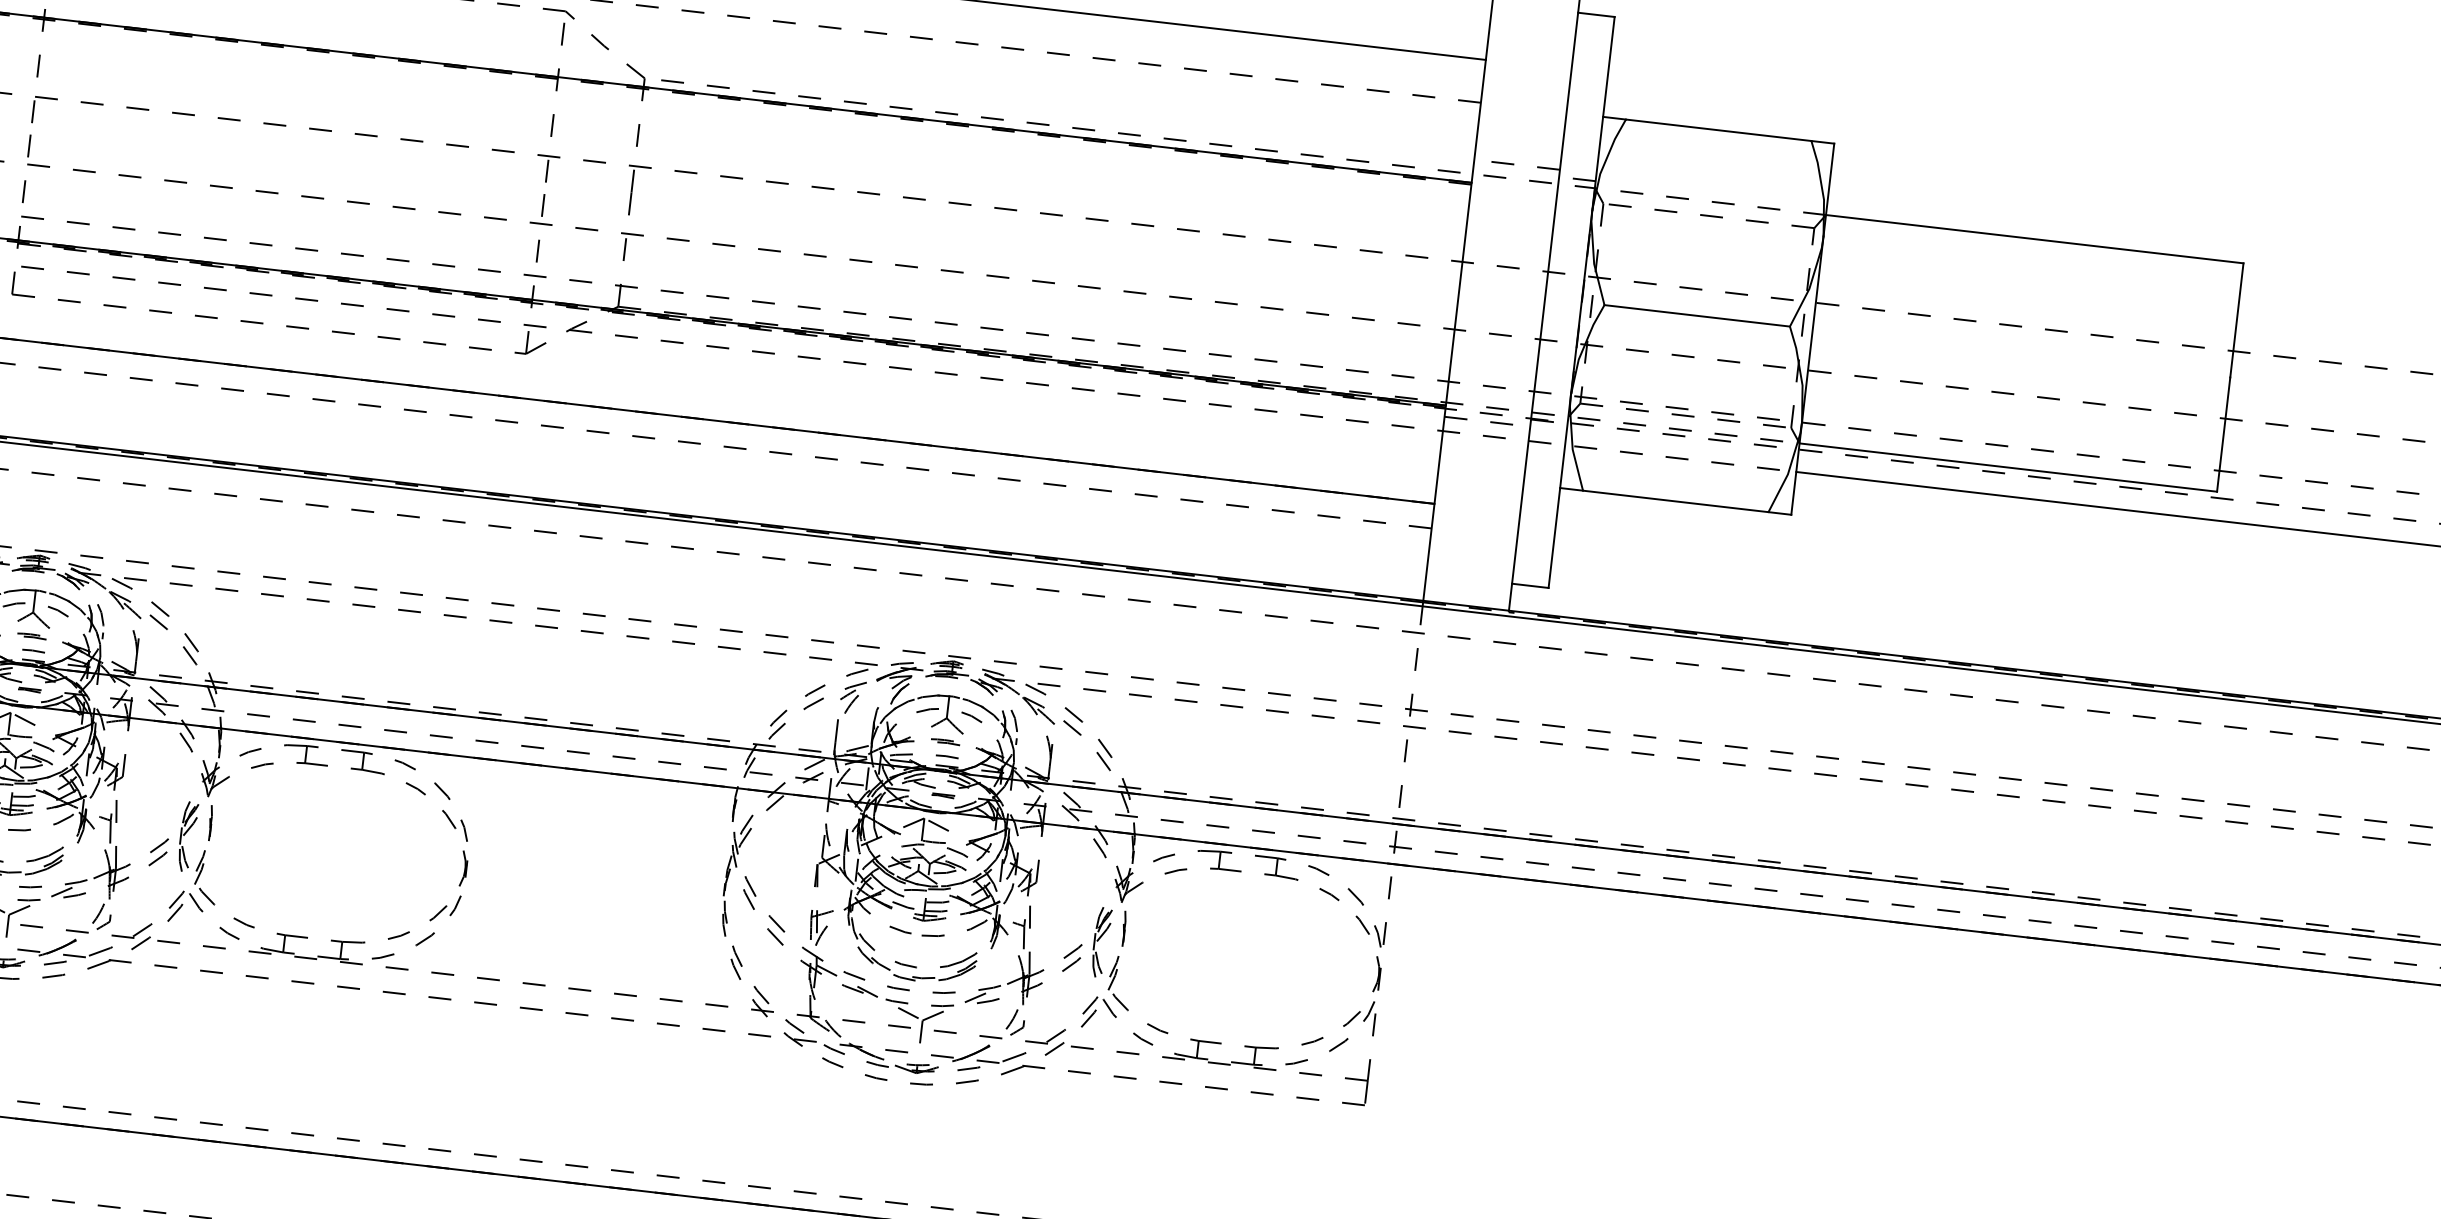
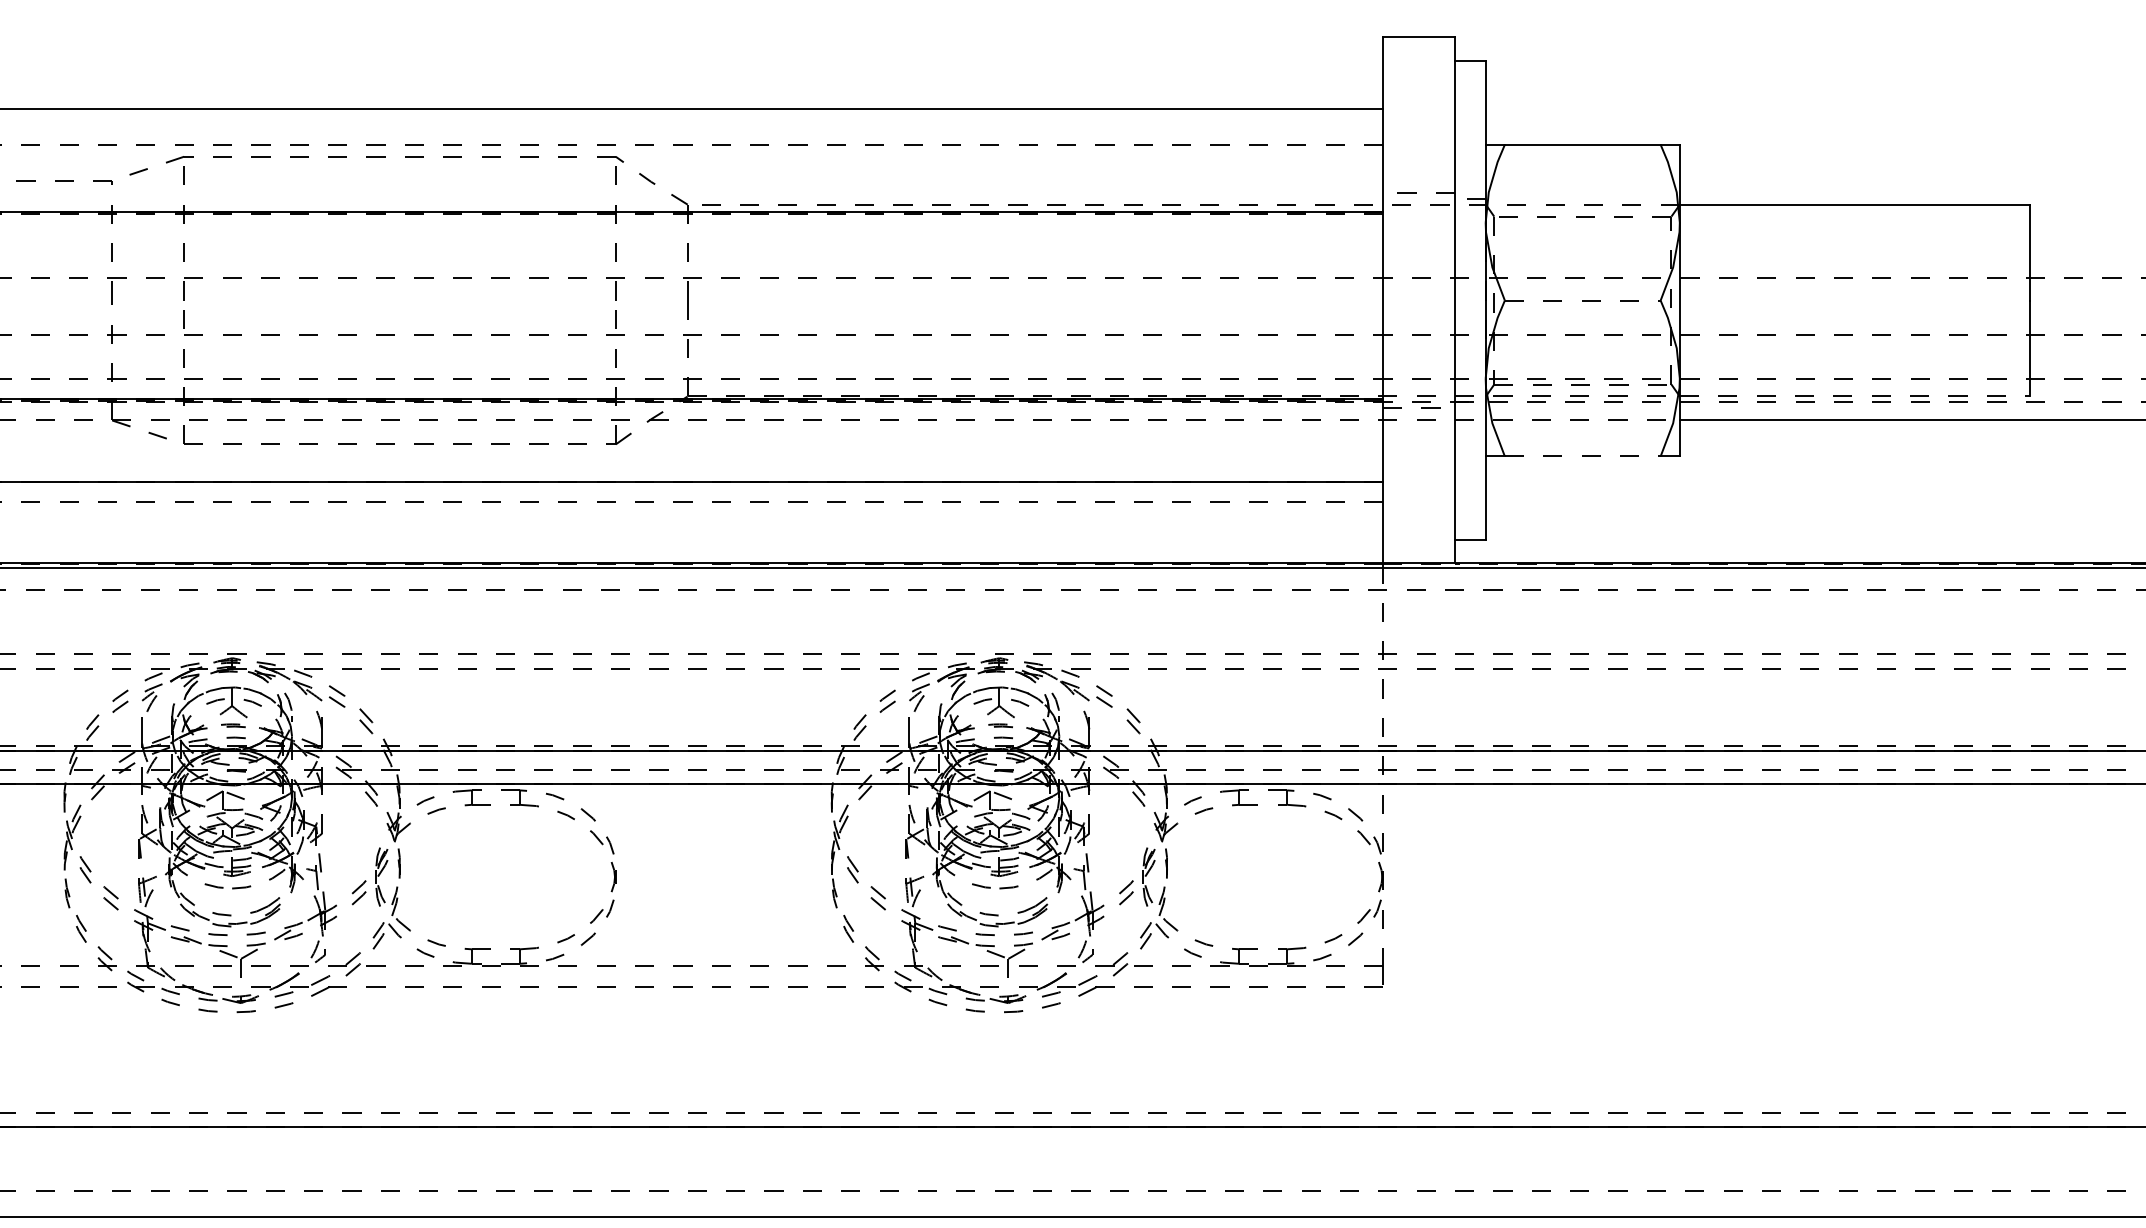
line: (1696, 315) -> (1582, 300), solid -> dashed
line: (2008, 467) -> (1855, 396), solid -> dashed
line: (1675, 501) -> (1582, 456), solid -> dashed

